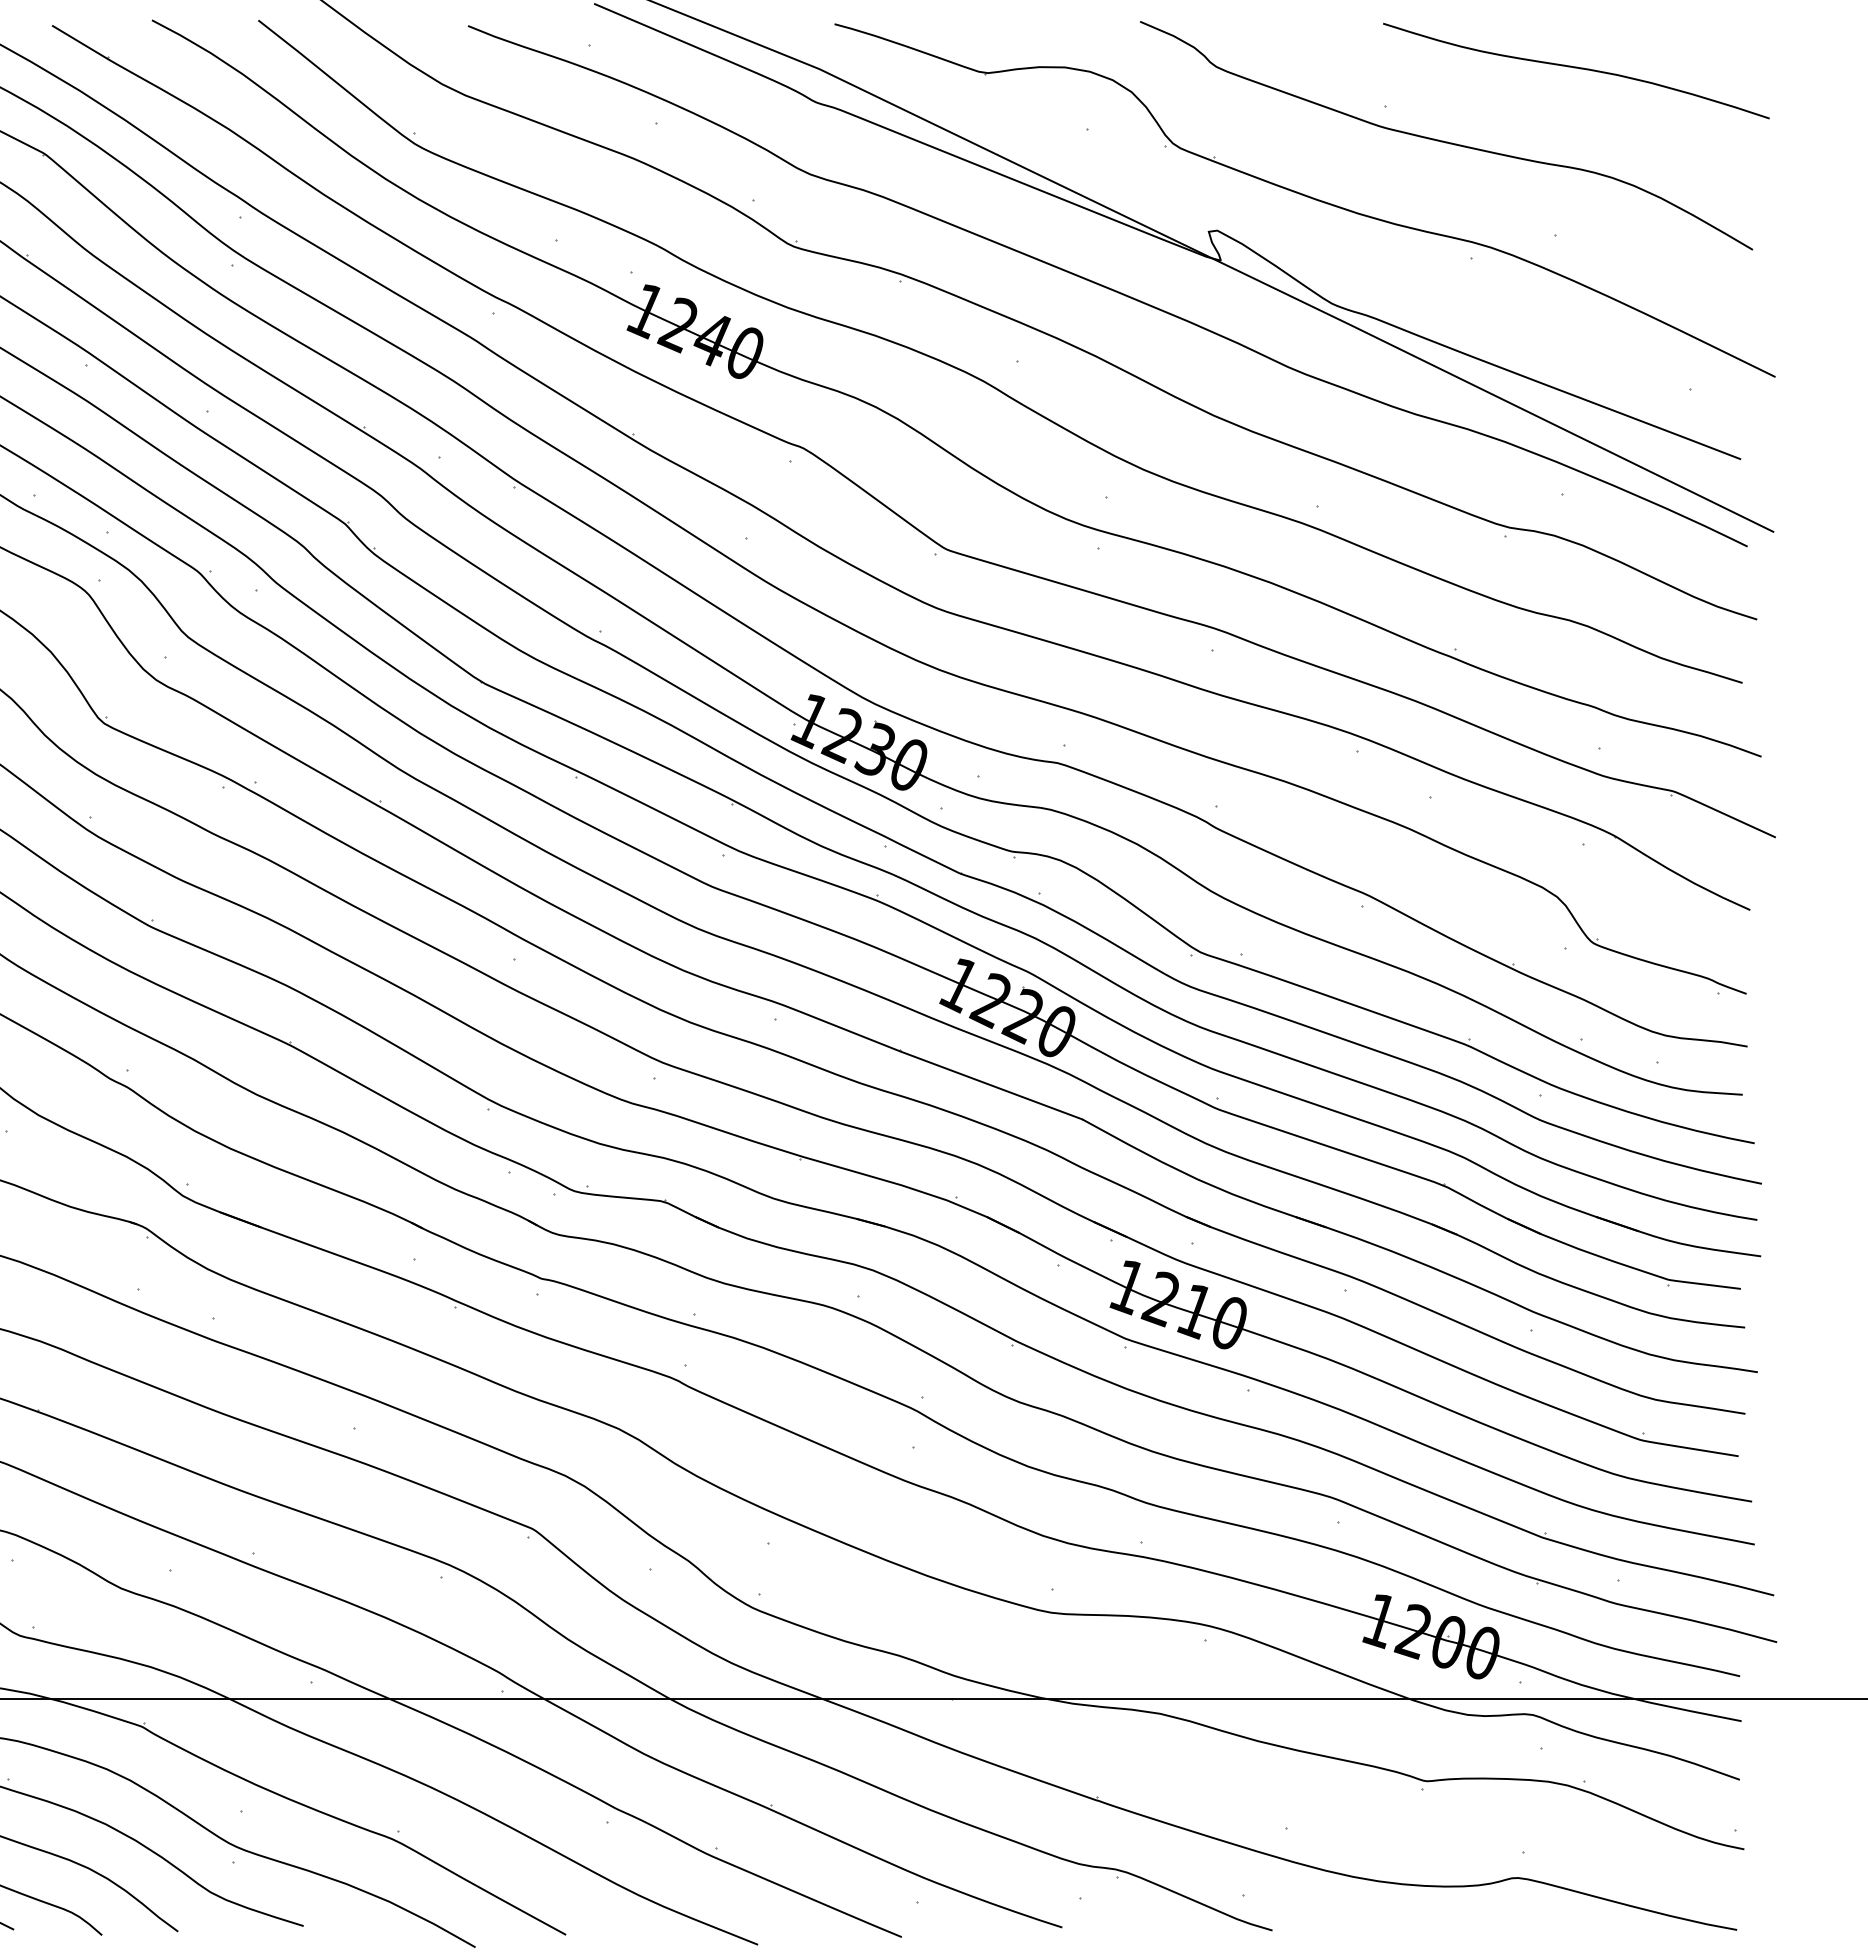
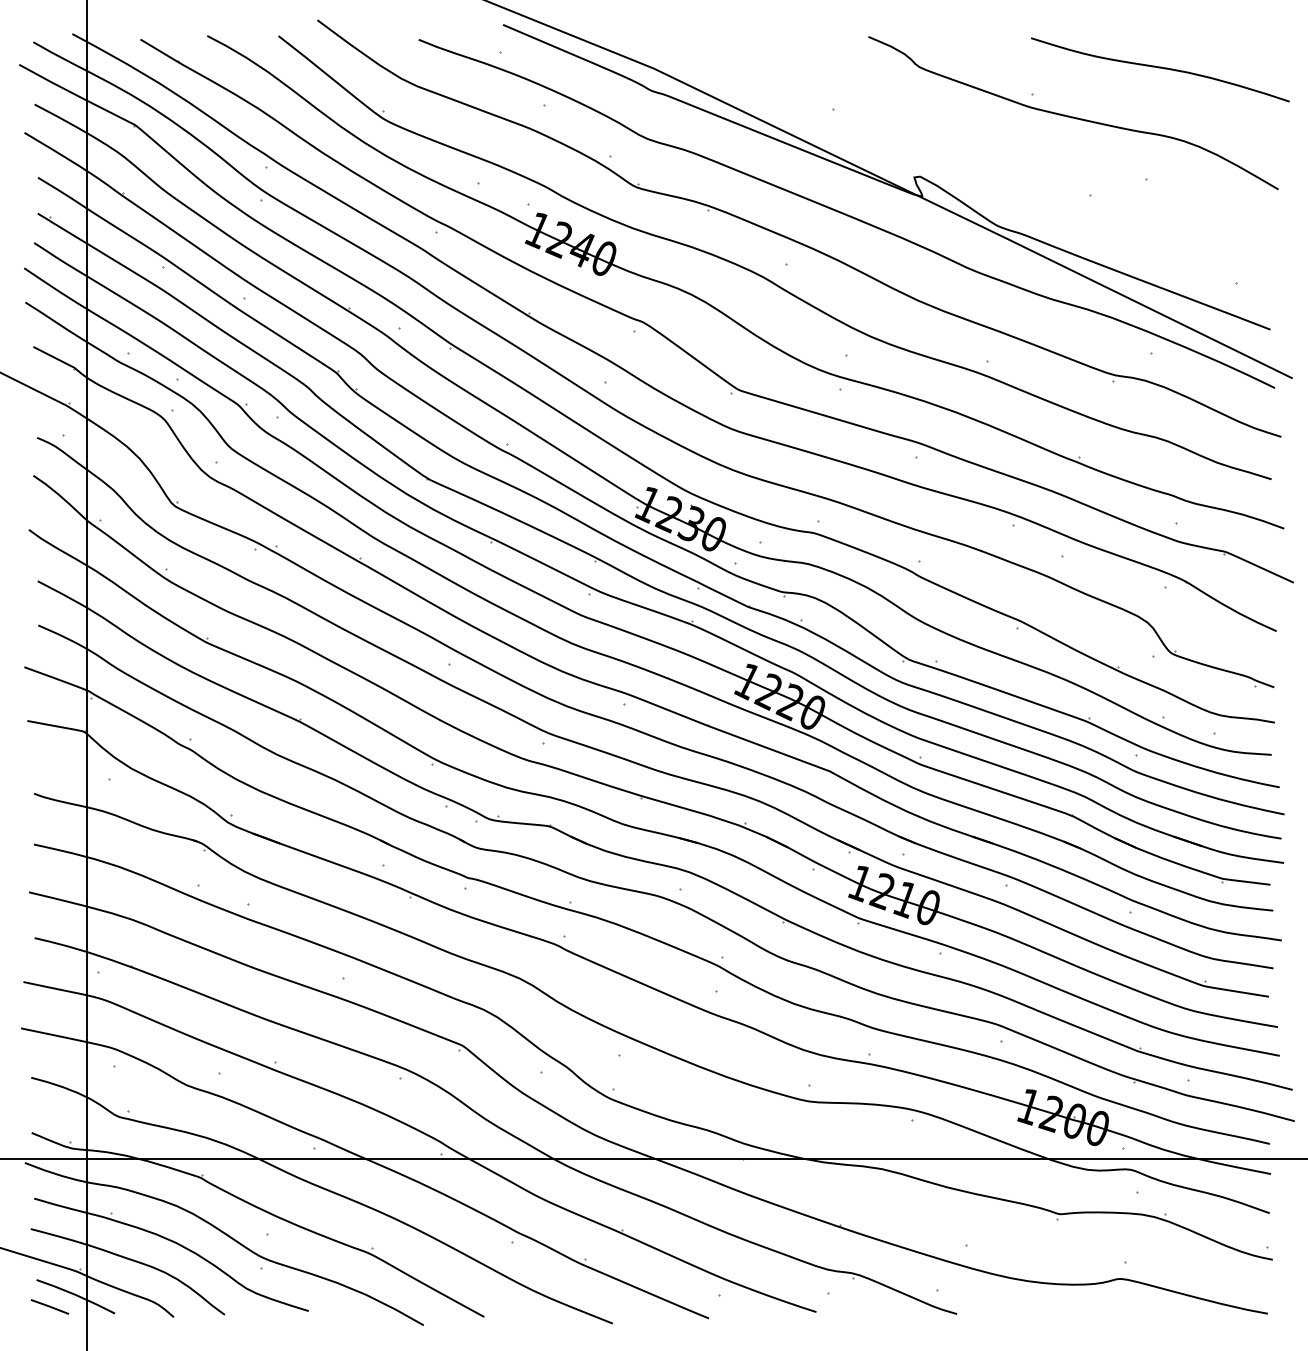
part: (1304, 200) -> (978, 156), removed

